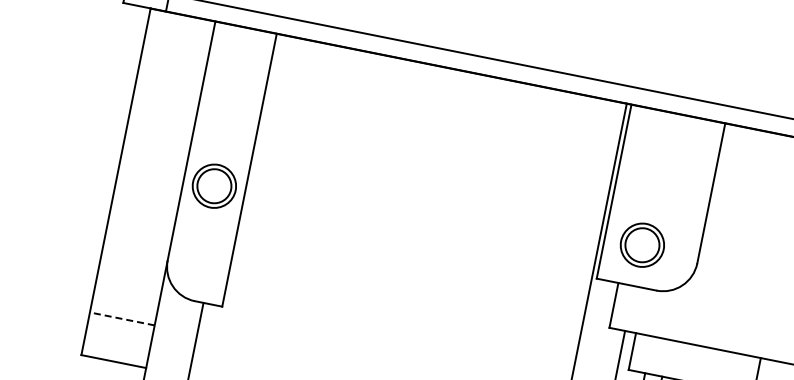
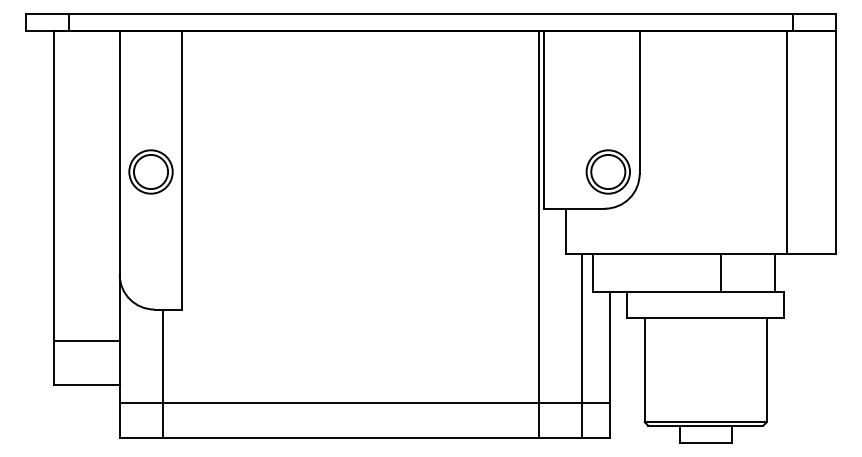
part: (214, 185) -> (150, 171), moved
part: (641, 244) -> (607, 171), moved
line: (122, 319) -> (86, 341), dashed -> solid

